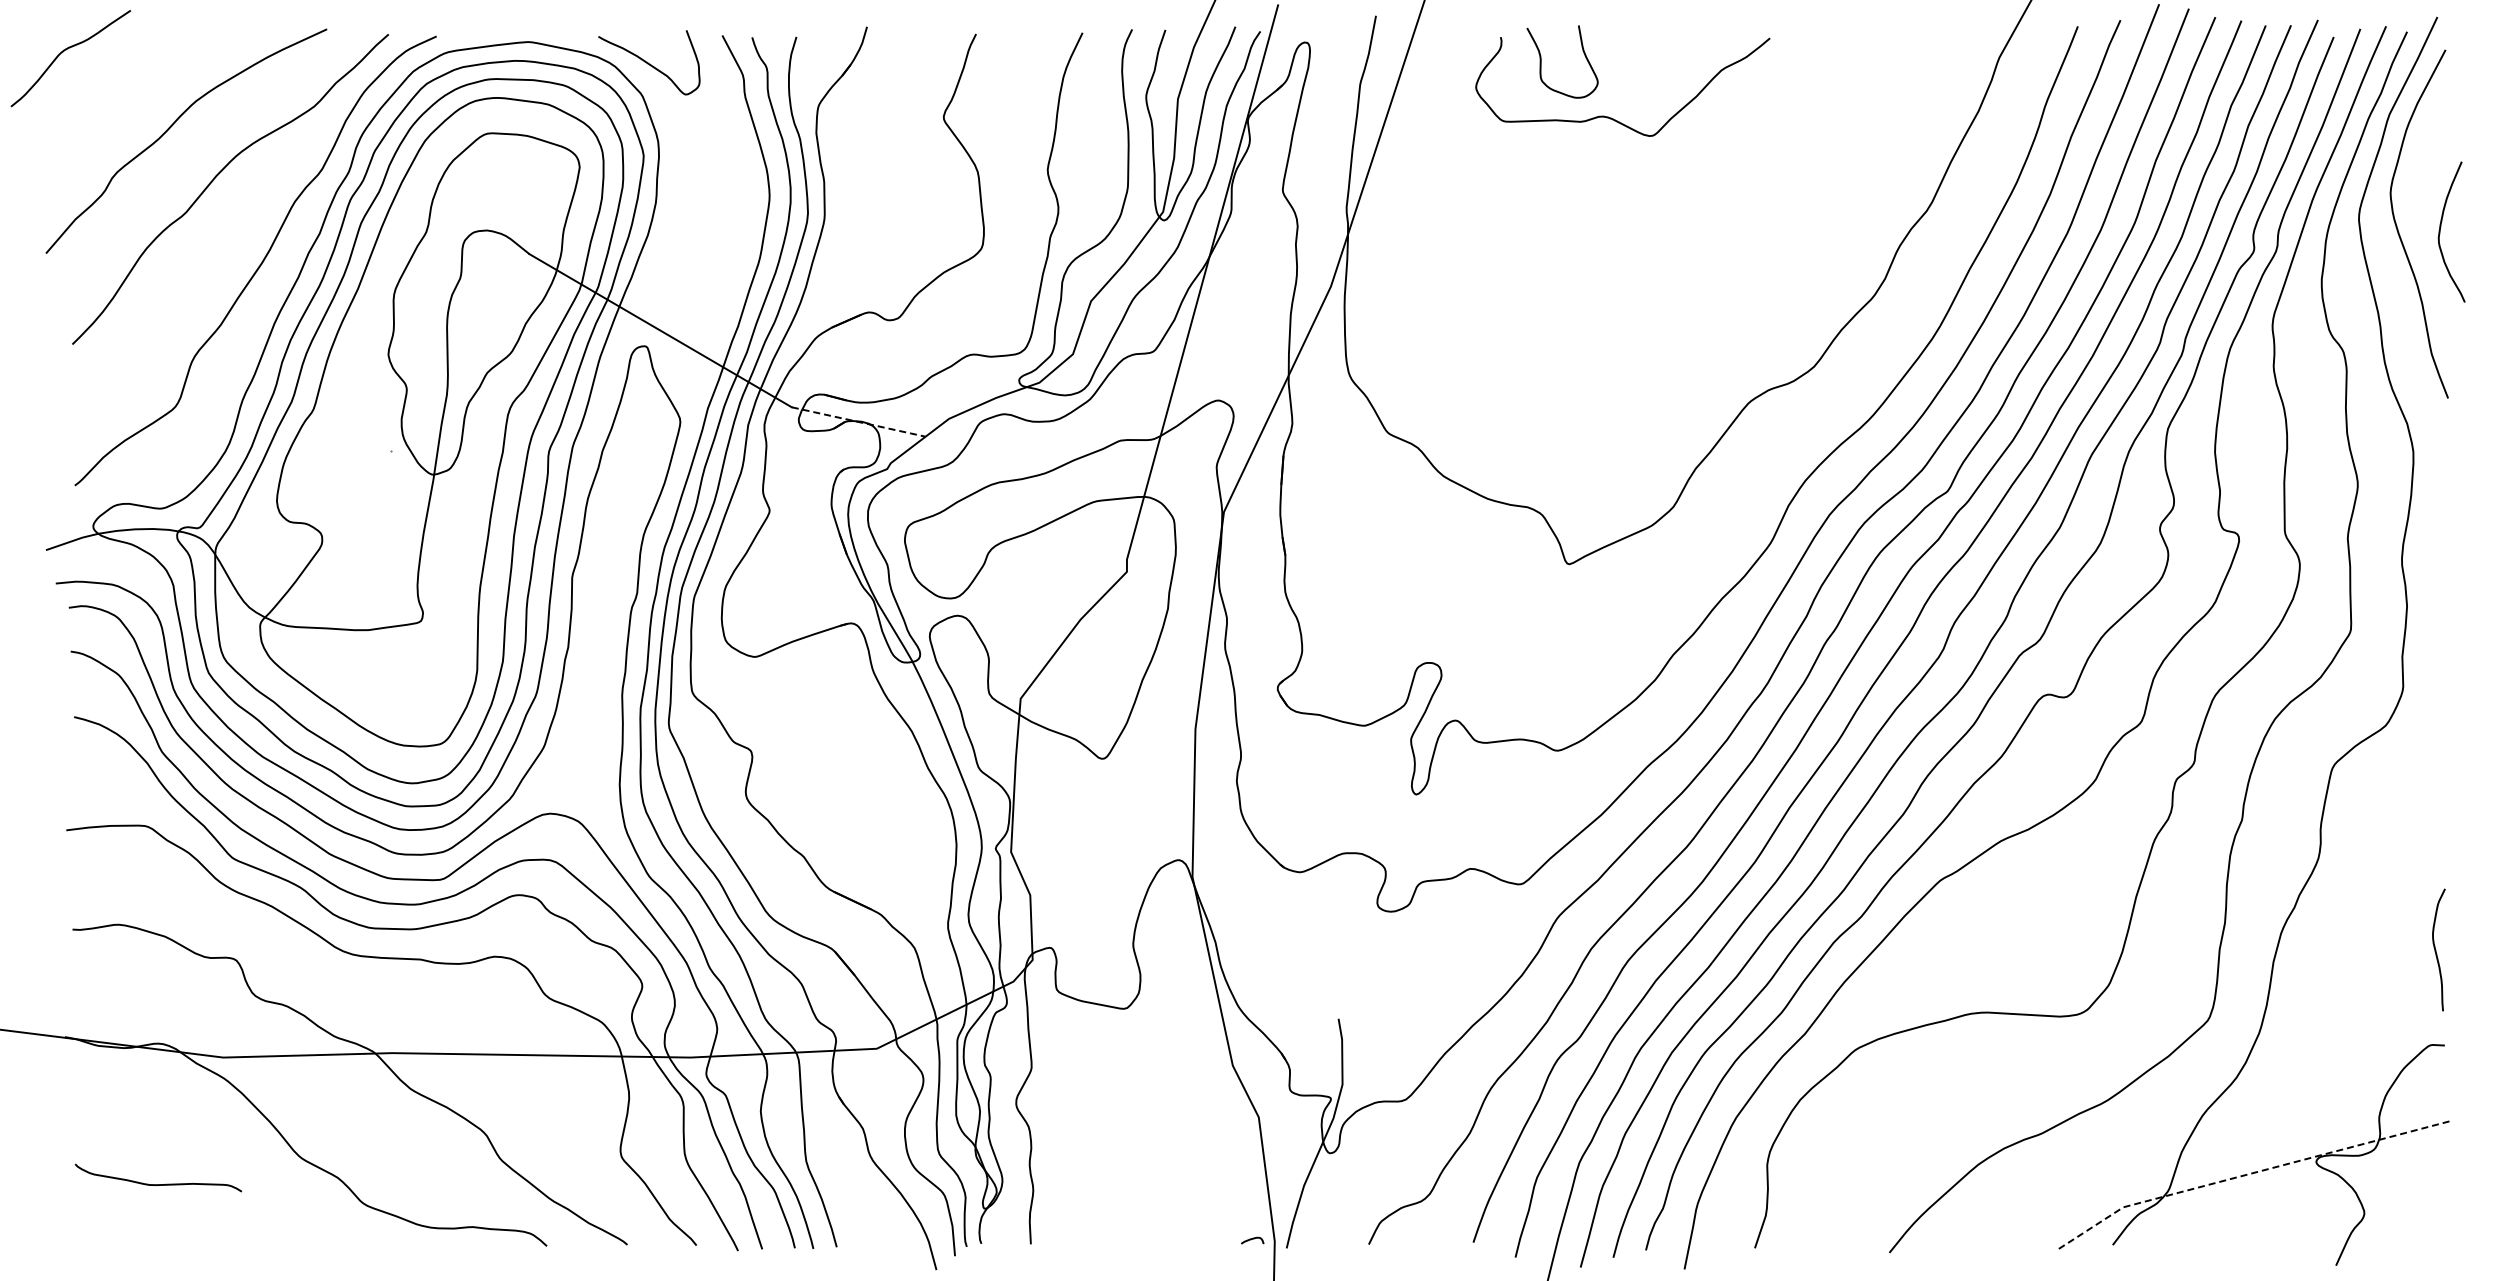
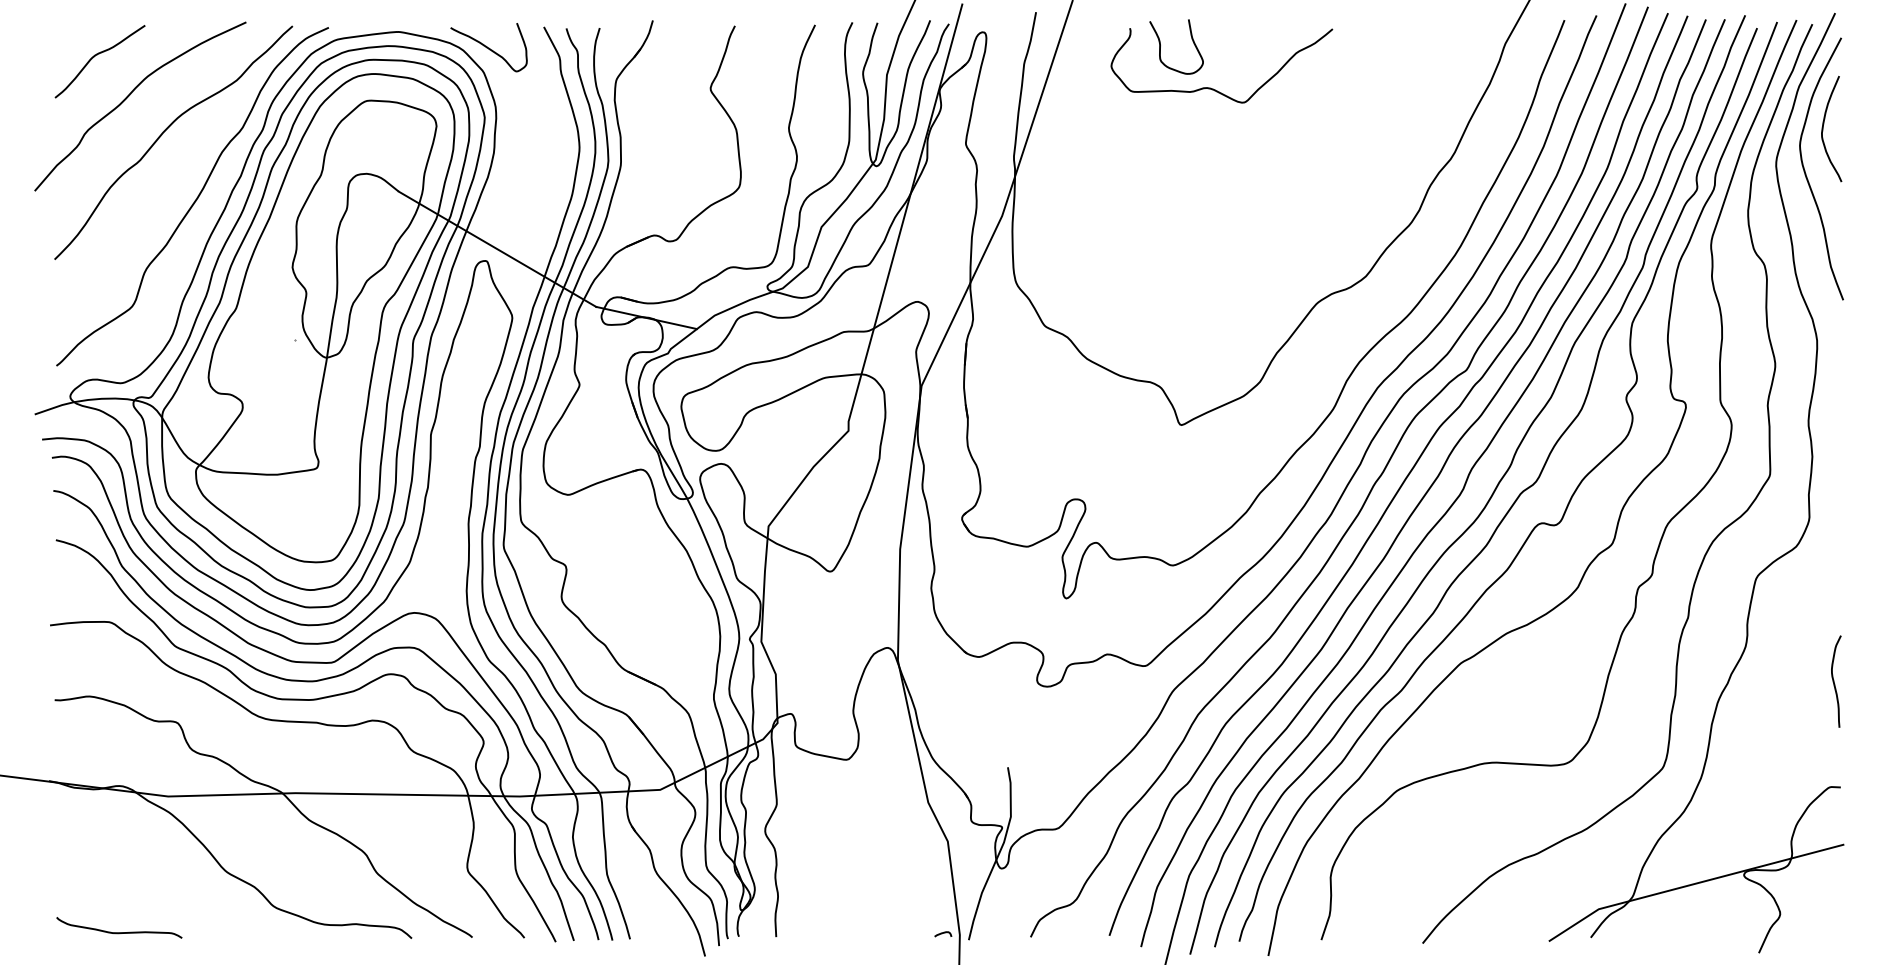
curve: (66, 50) -> (96, 55), moved
curve: (2441, 227) -> (1823, 125), moved
line: (859, 422) -> (647, 318), dashed -> solid
curve: (2436, 949) -> (1834, 681), moved
line: (2247, 1174) -> (1692, 884), dashed -> solid
curve: (157, 1184) -> (118, 932), moved

